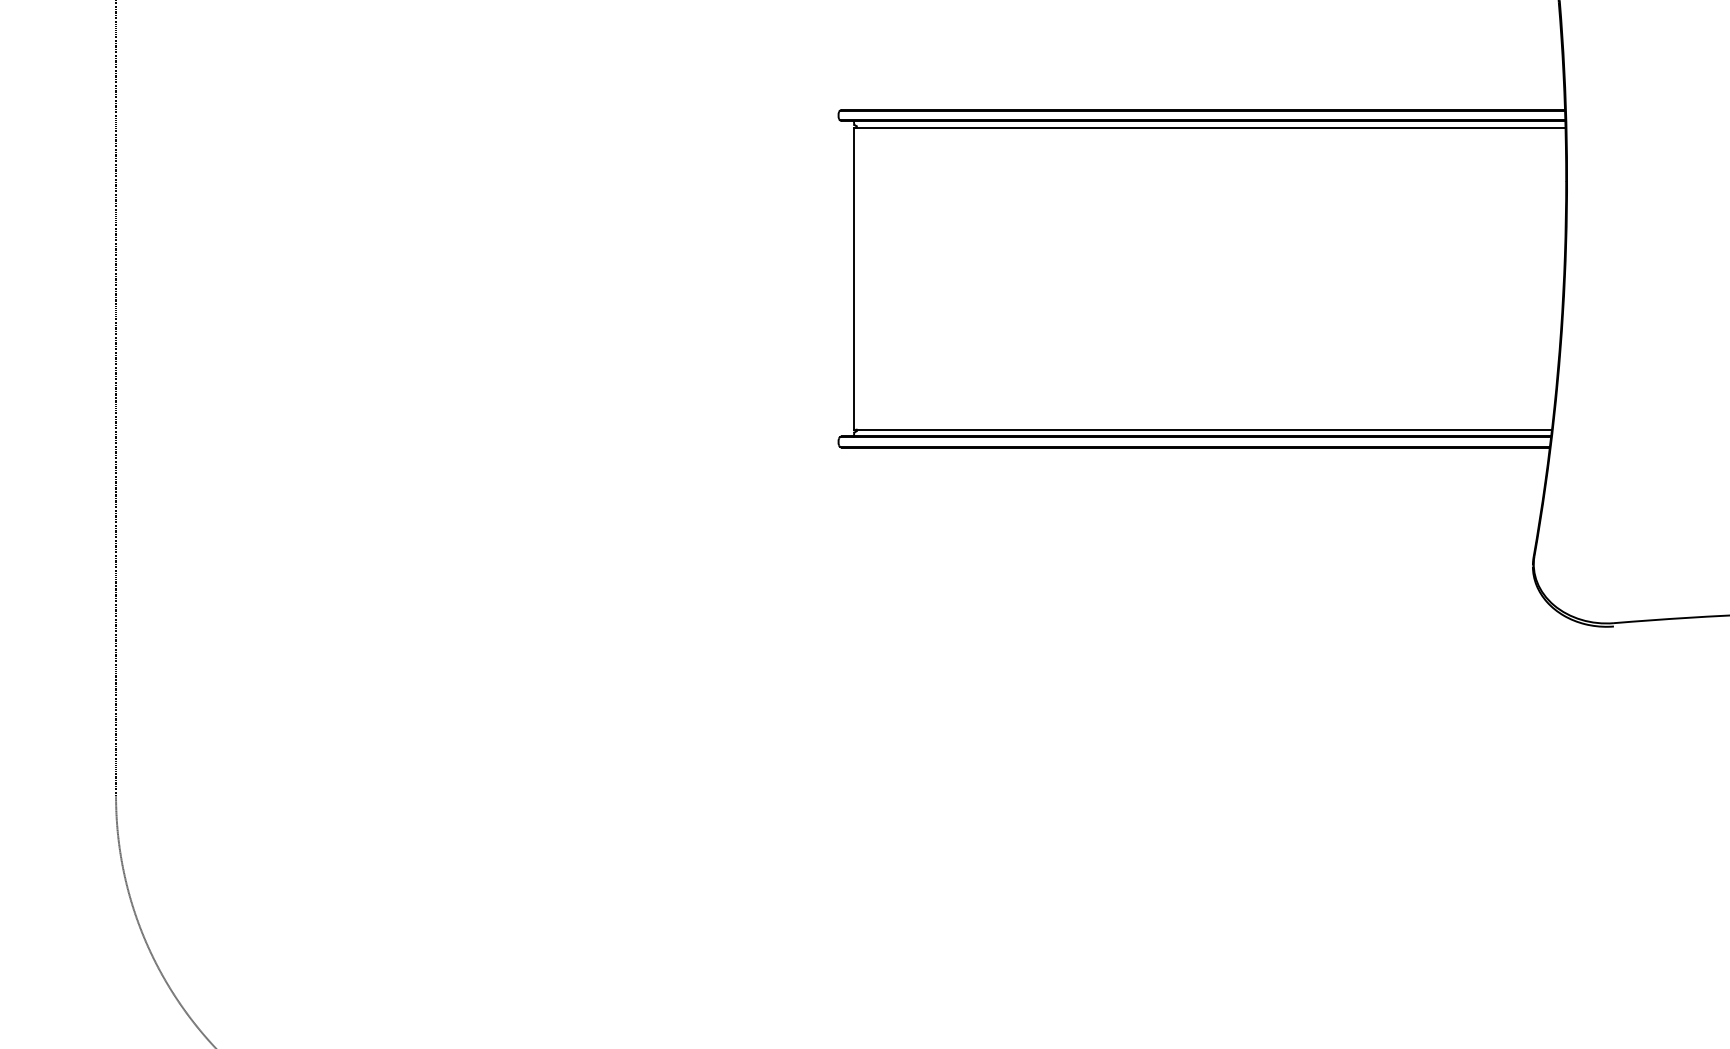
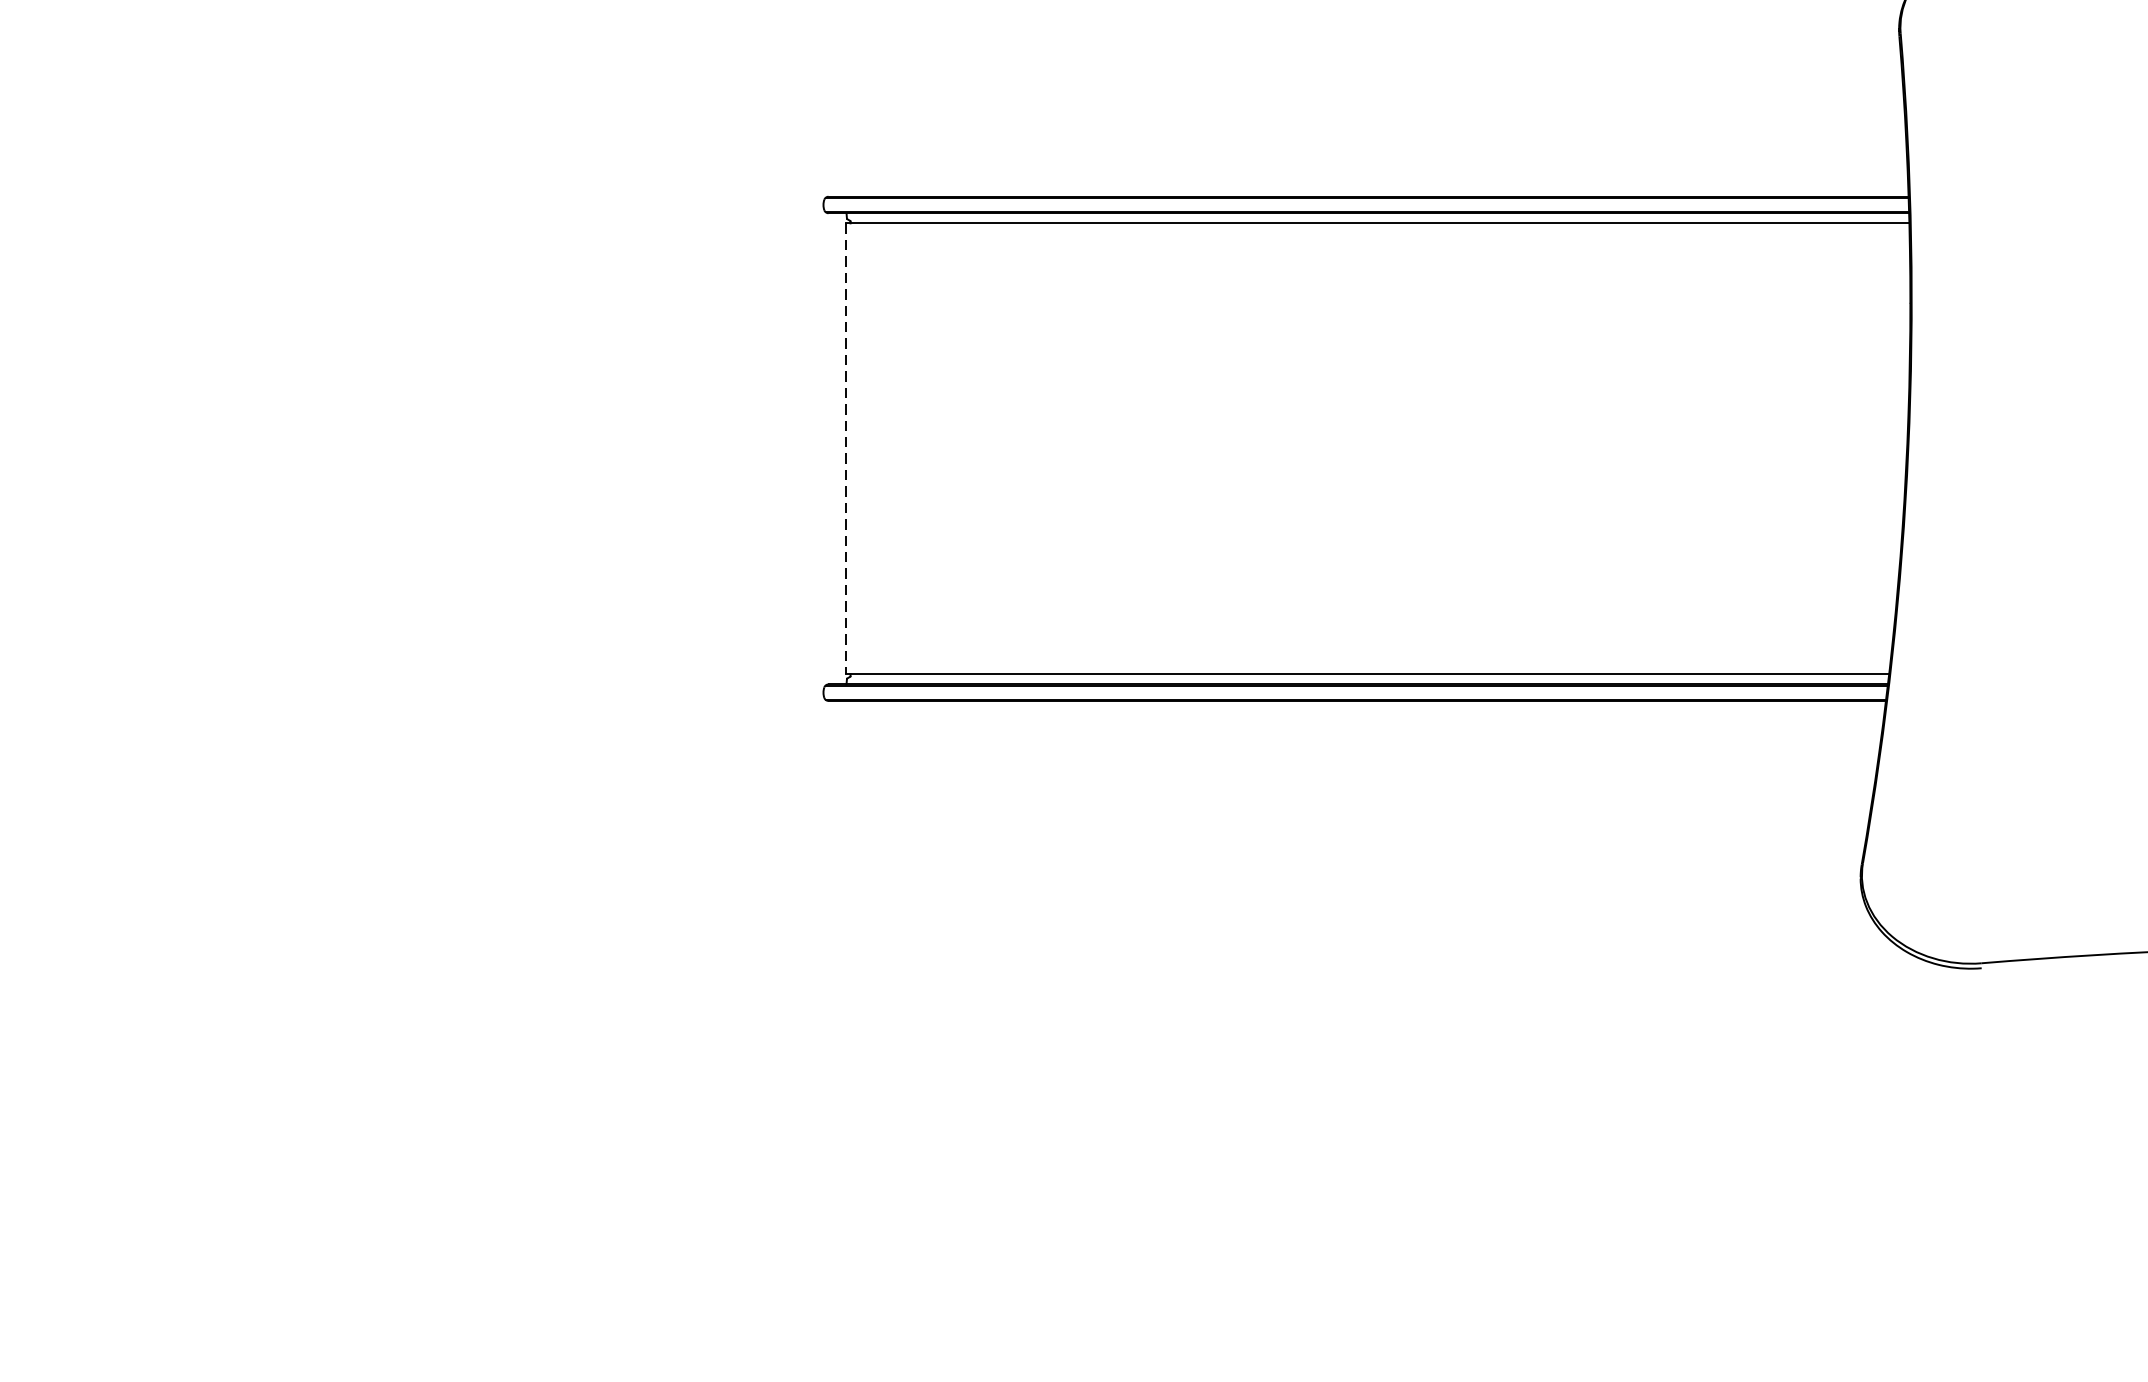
line: (853, 278) -> (845, 448), solid -> dashed

